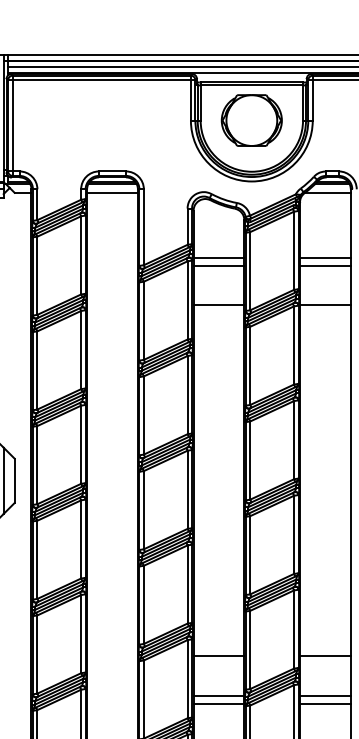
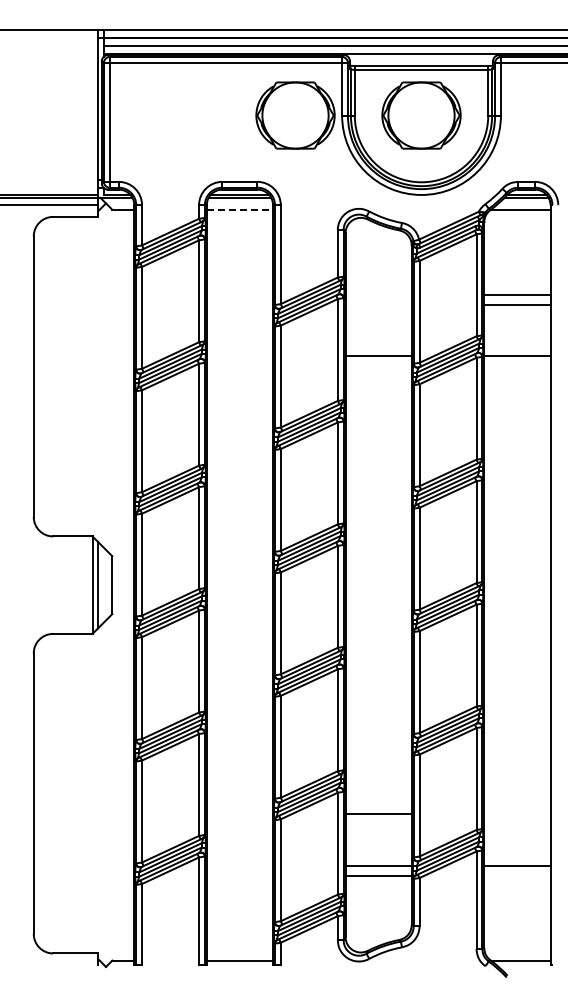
part: (155, 120) -> (295, 115), added
line: (112, 192) -> (240, 209), solid -> dashed
line: (218, 257) -> (378, 294), removed
line: (218, 265) -> (378, 304), removed
line: (325, 656) -> (517, 813), removed
line: (325, 703) -> (517, 875), removed

